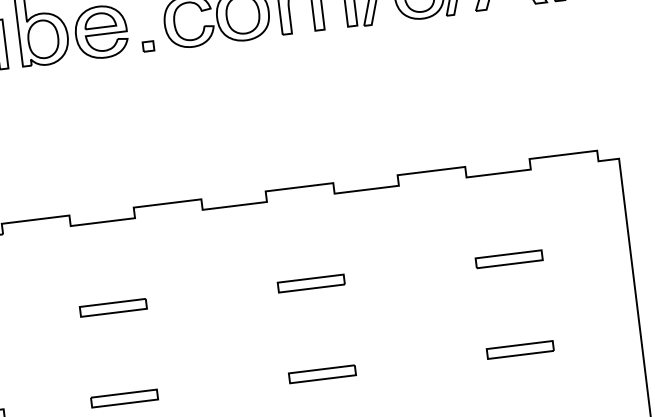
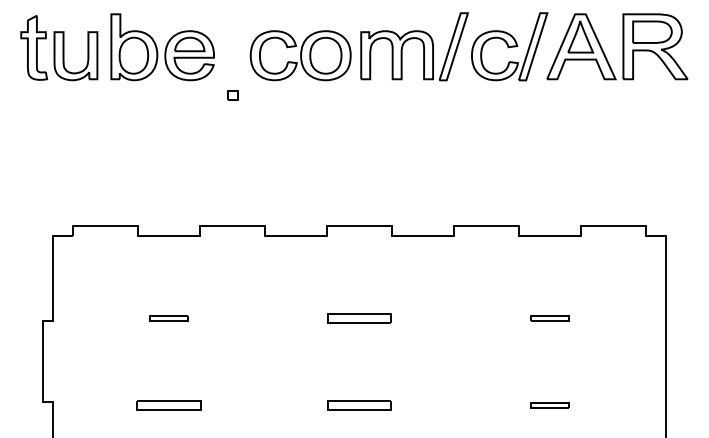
part: (148, 46) -> (232, 95), moved
part: (508, 259) -> (549, 318), size x0.6
part: (112, 308) -> (168, 318), size x0.6
part: (520, 349) -> (549, 405), size x0.6

